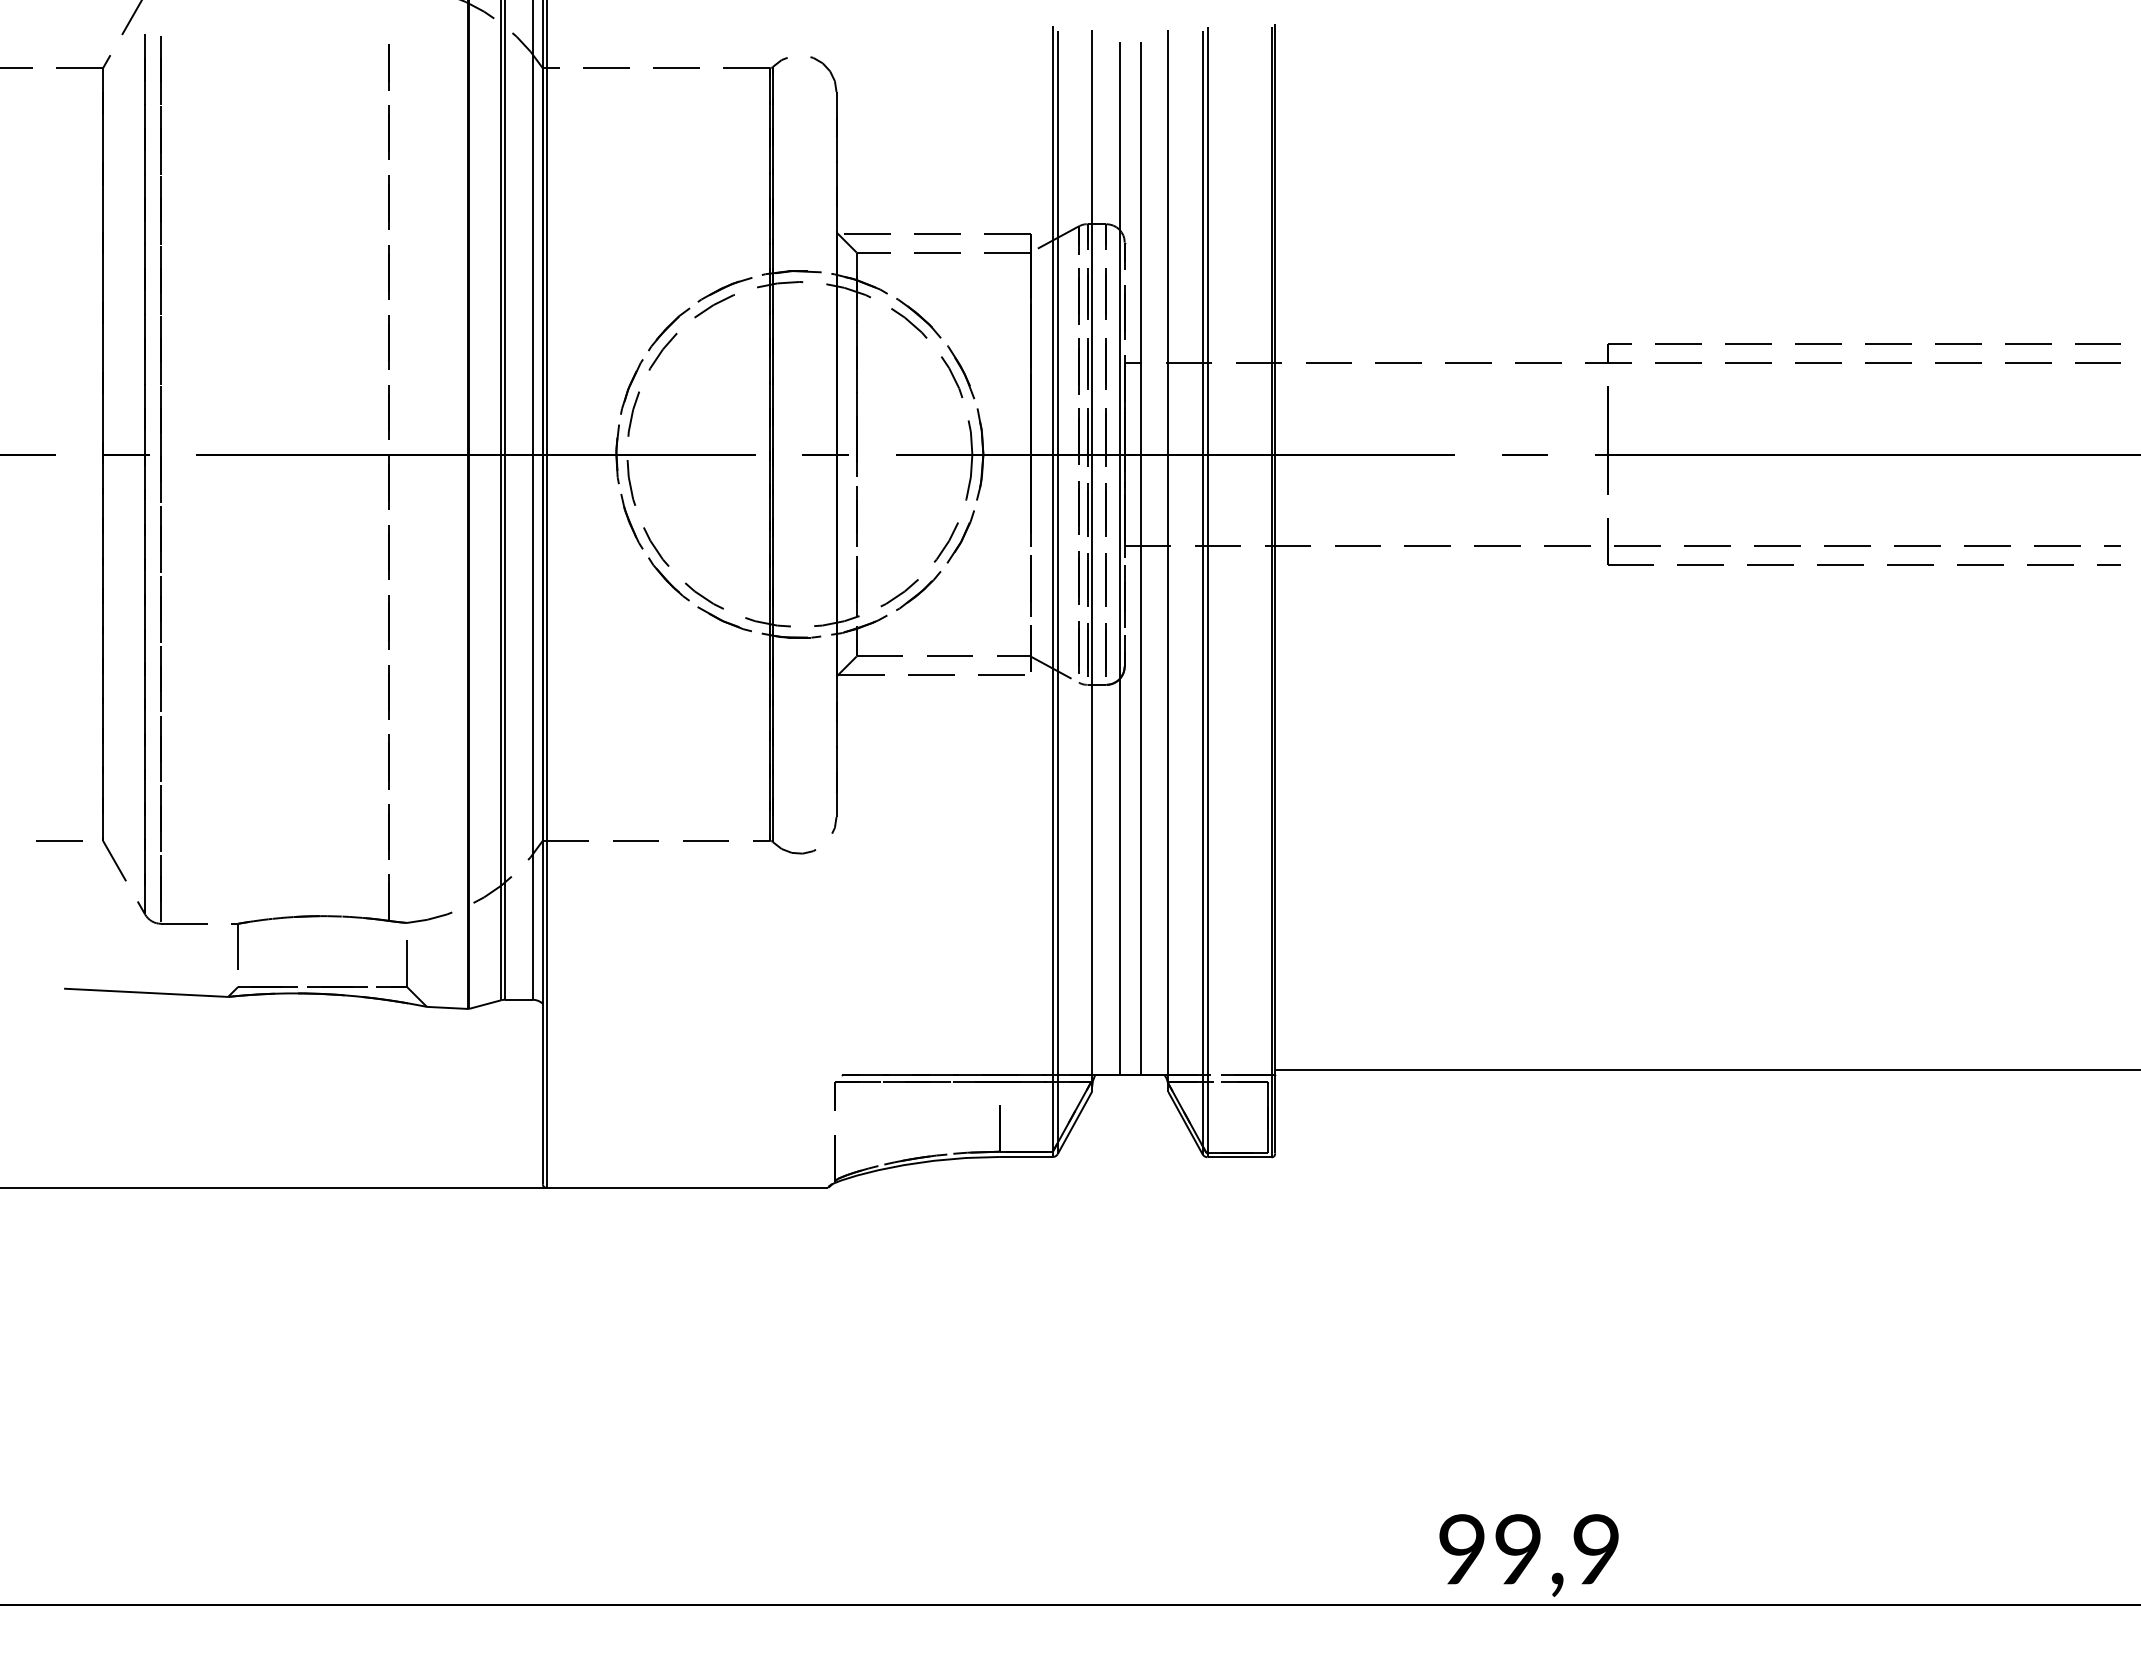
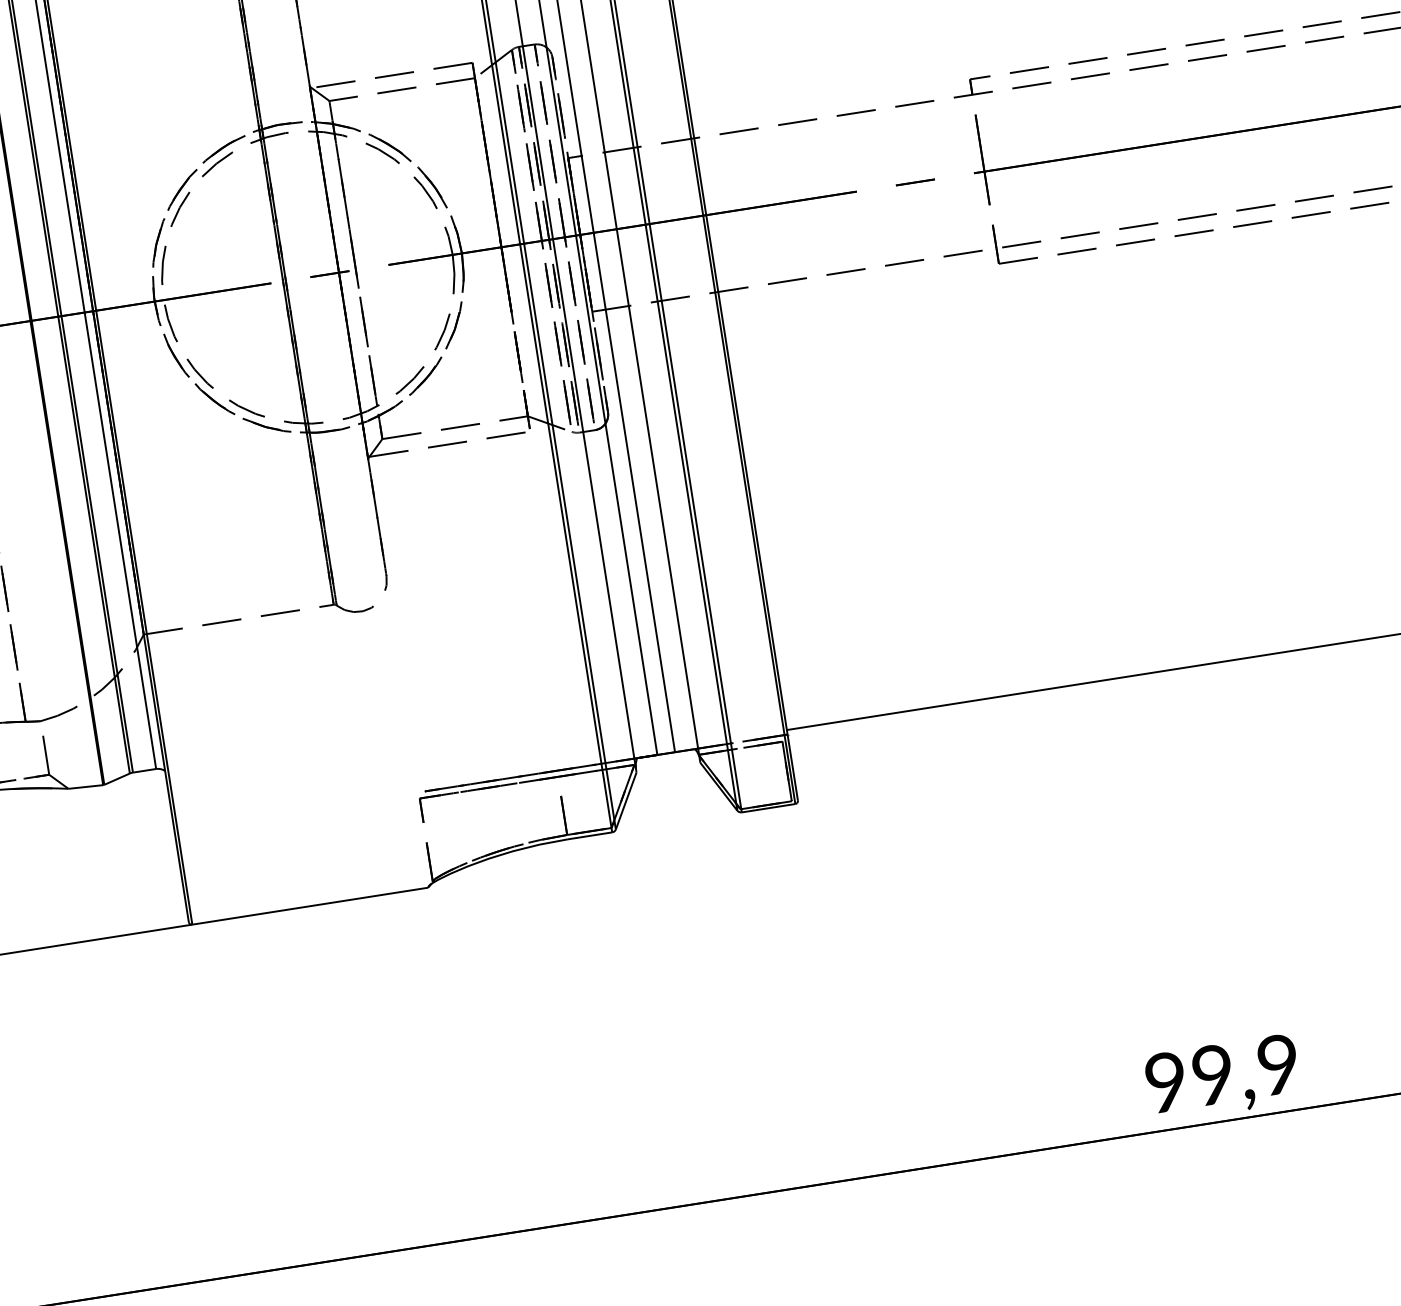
text: (1528, 1555) -> (1222, 1078), moved

